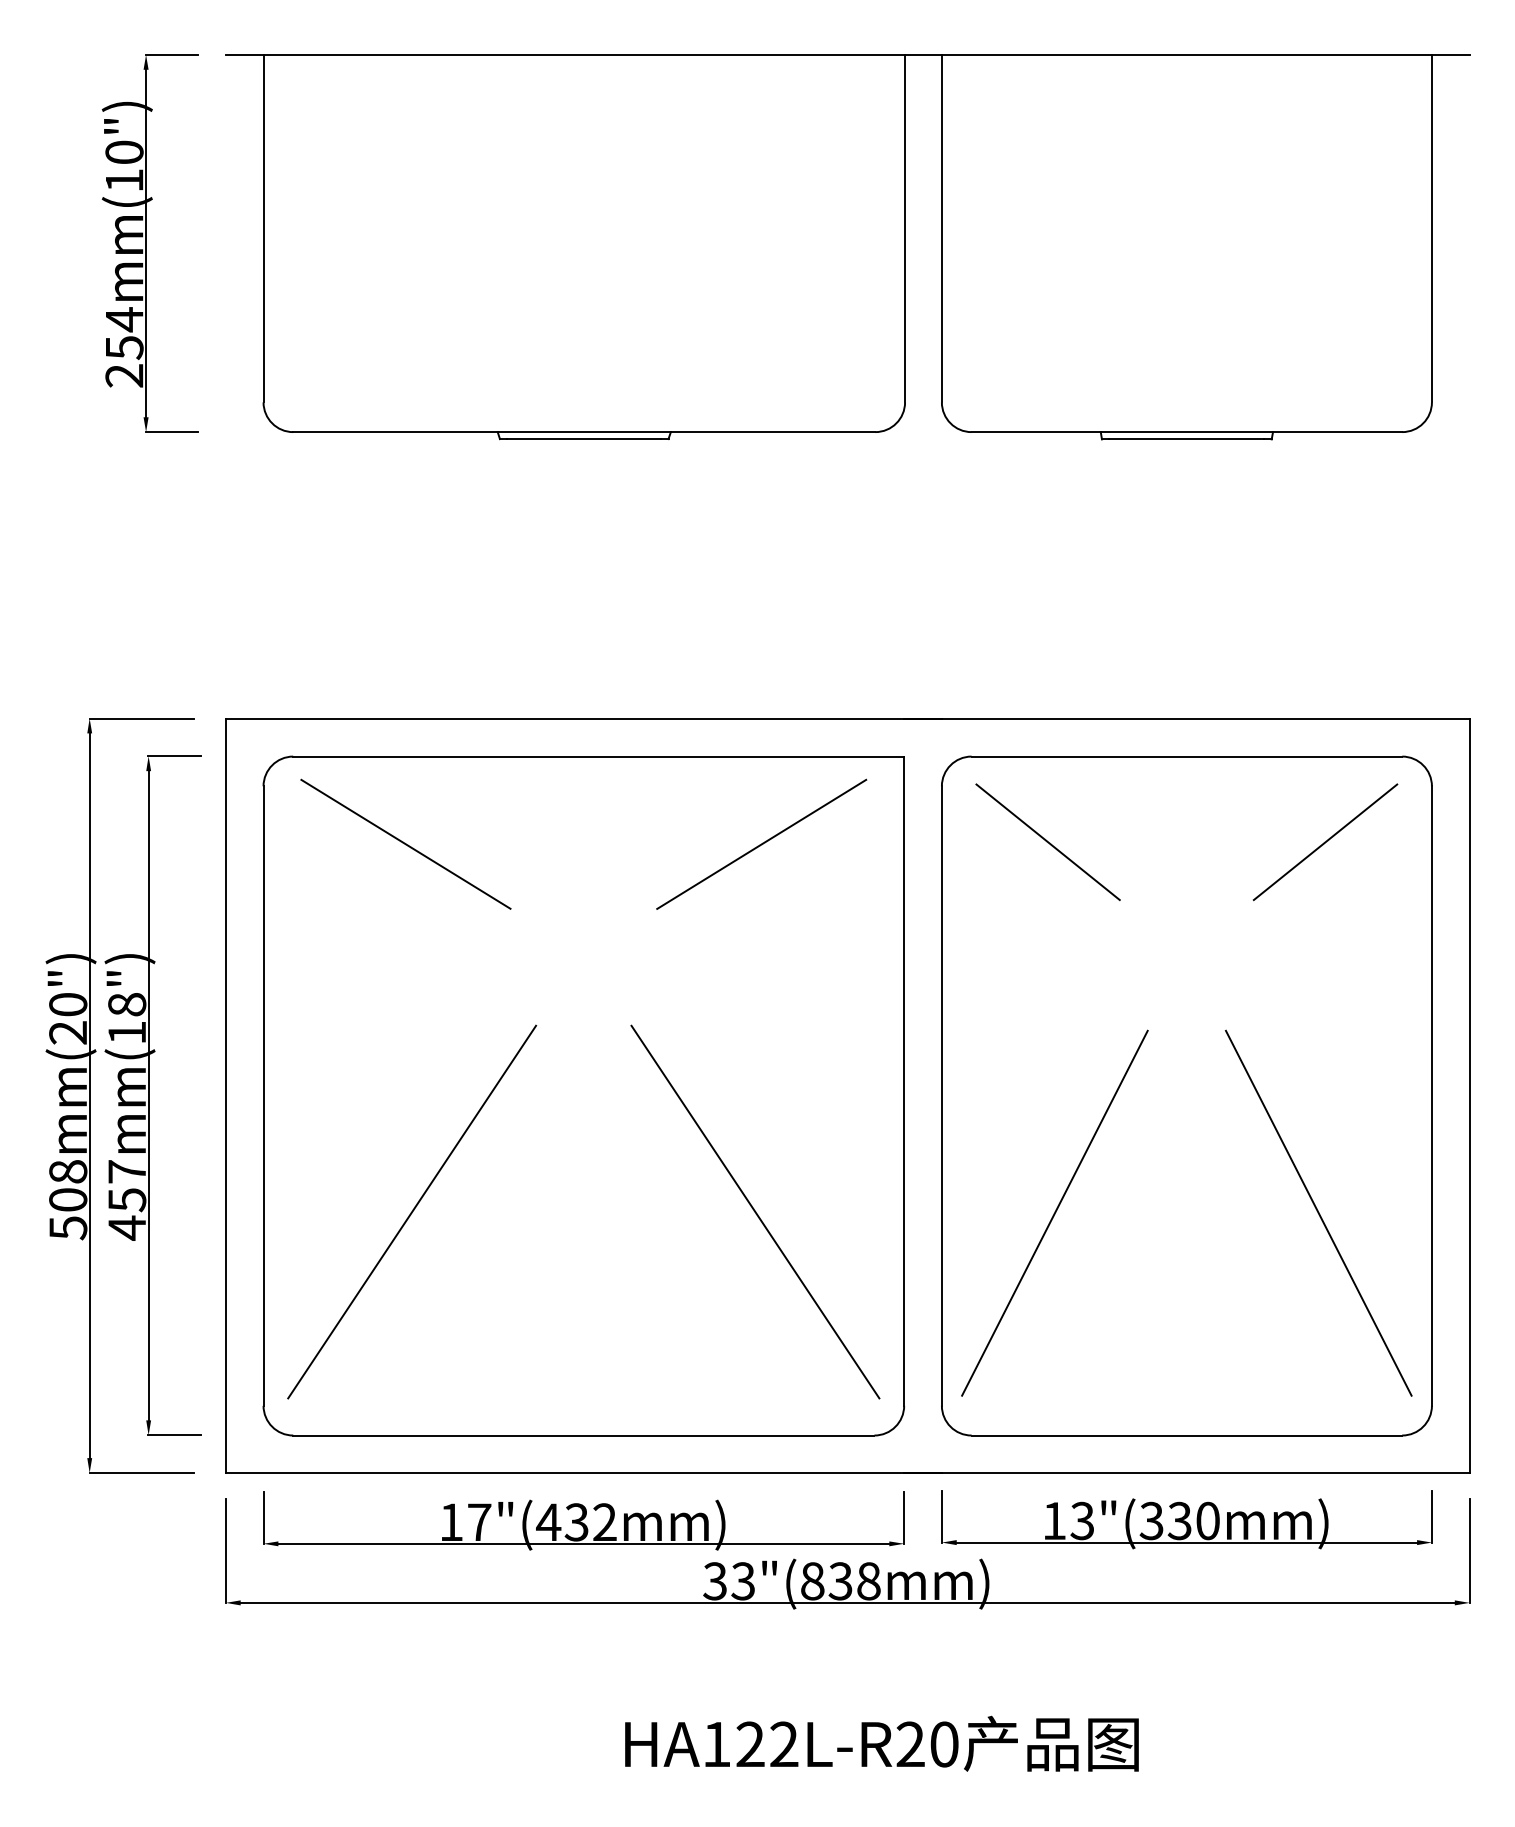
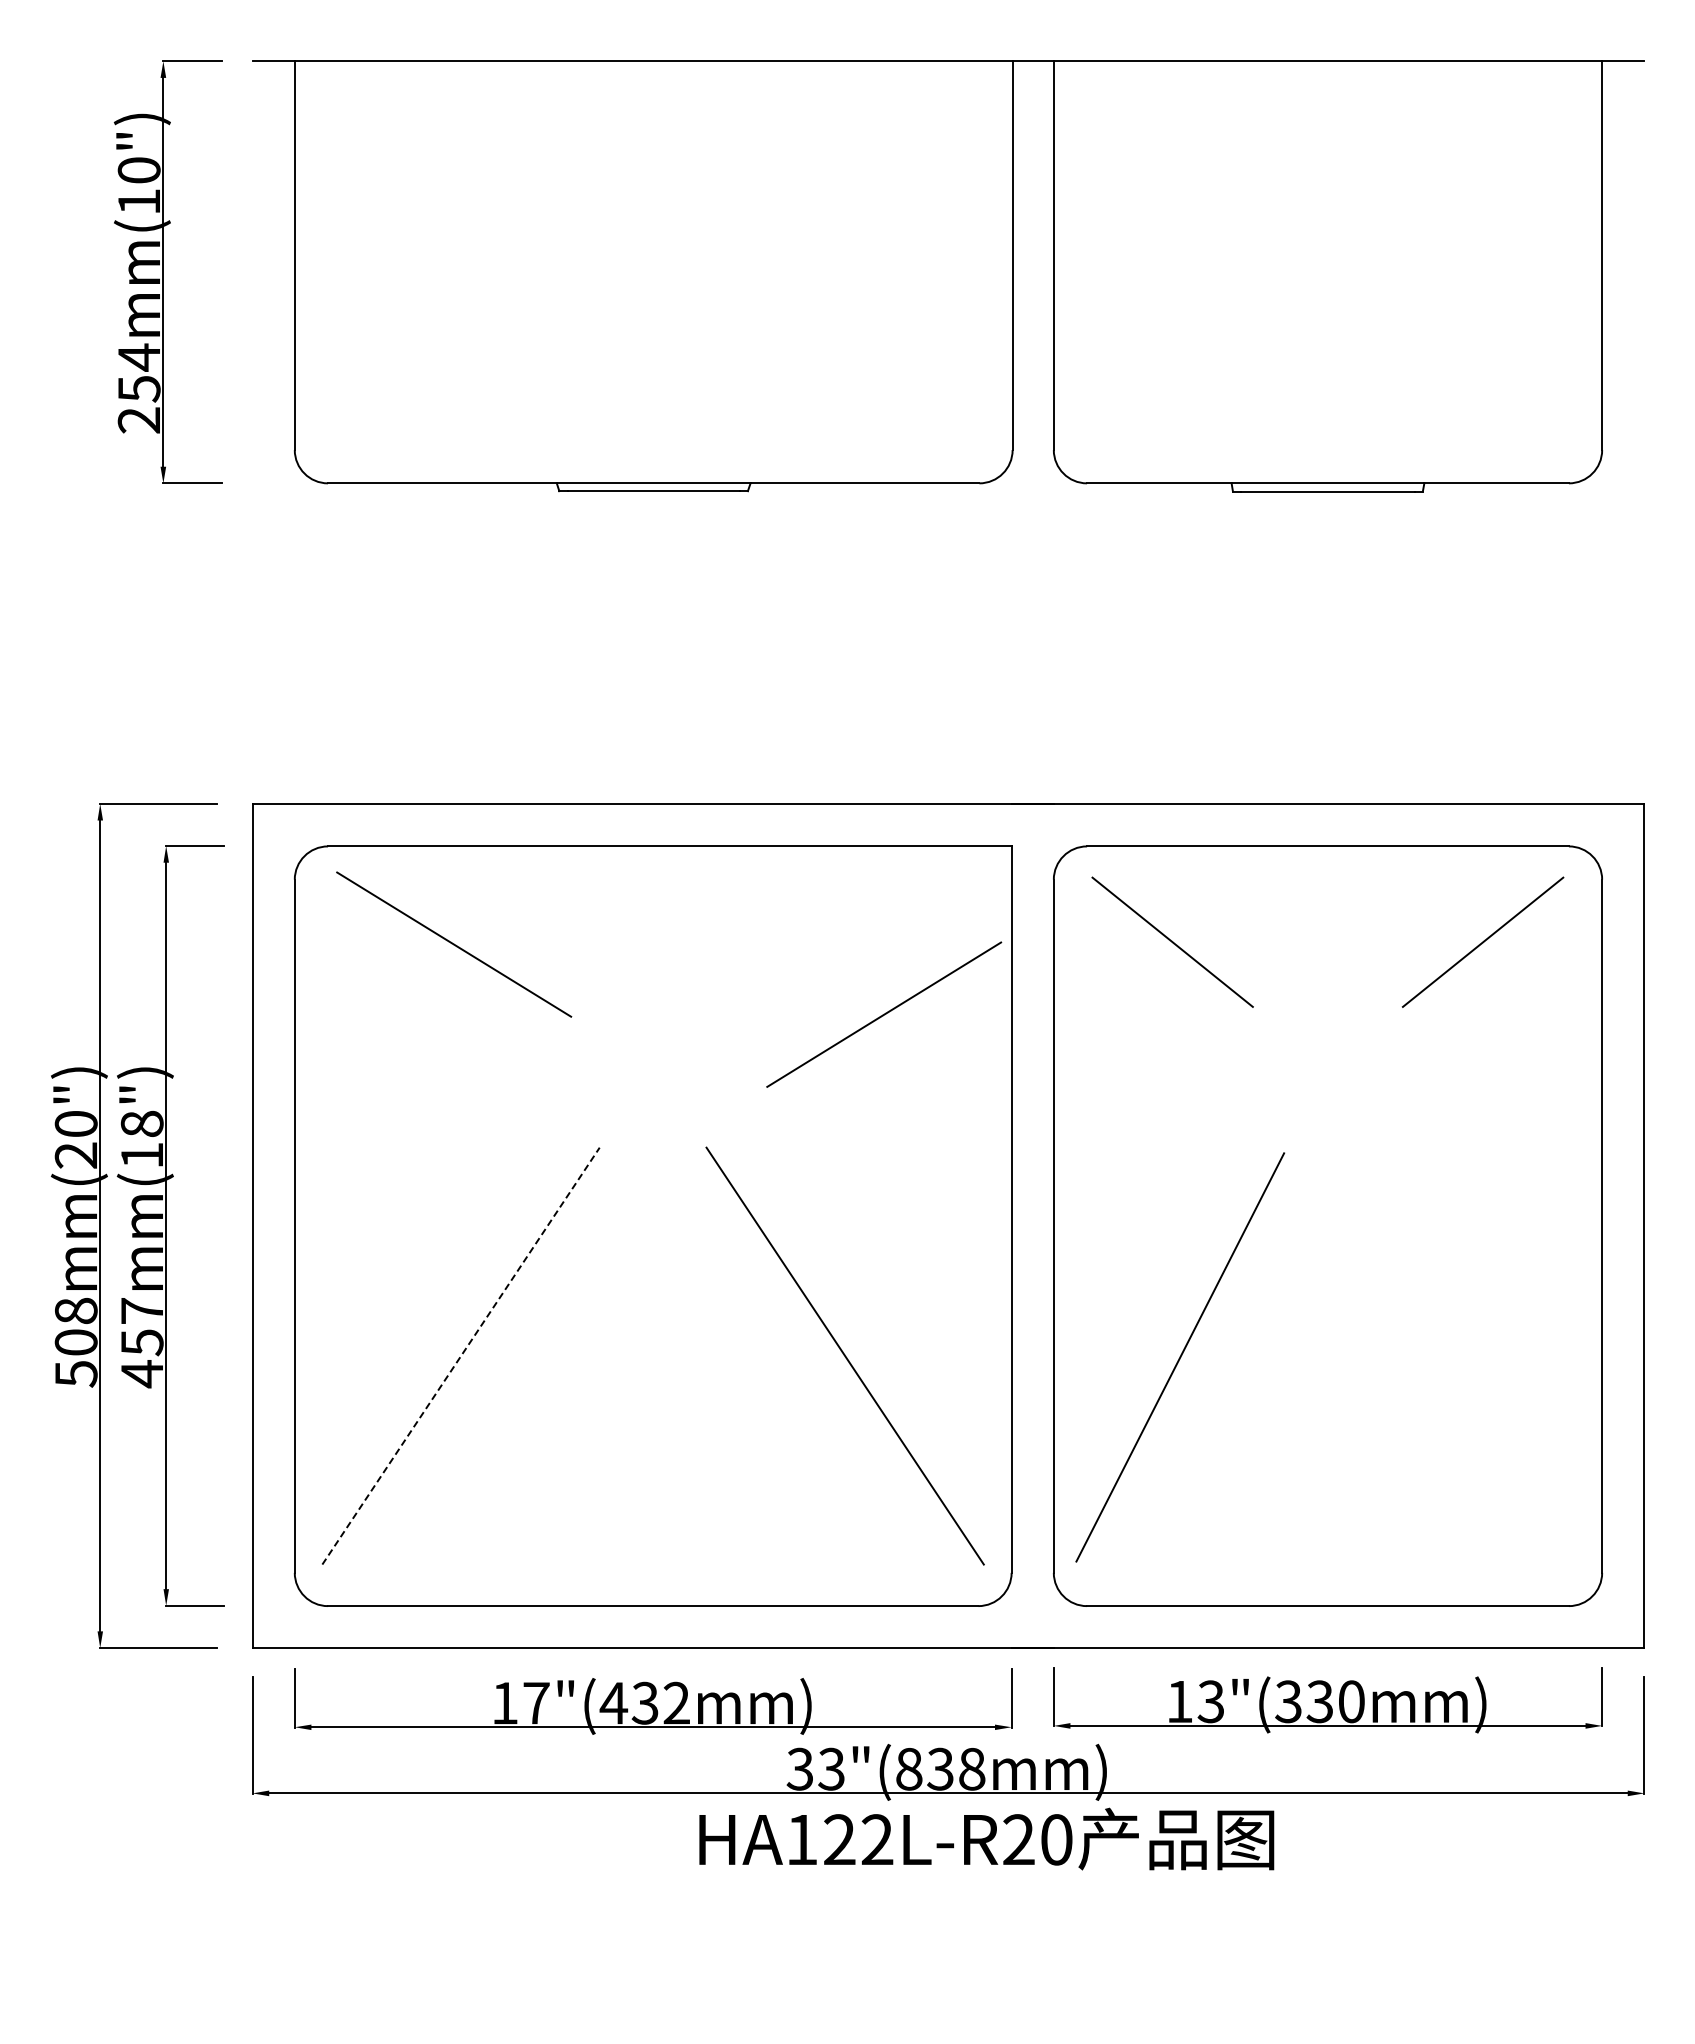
line: (761, 844) -> (884, 1014), moved
line: (412, 1211) -> (461, 1355), solid -> dashed
line: (1318, 1213) -> (1475, 1357), removed
text: (881, 1743) -> (986, 1838), moved

